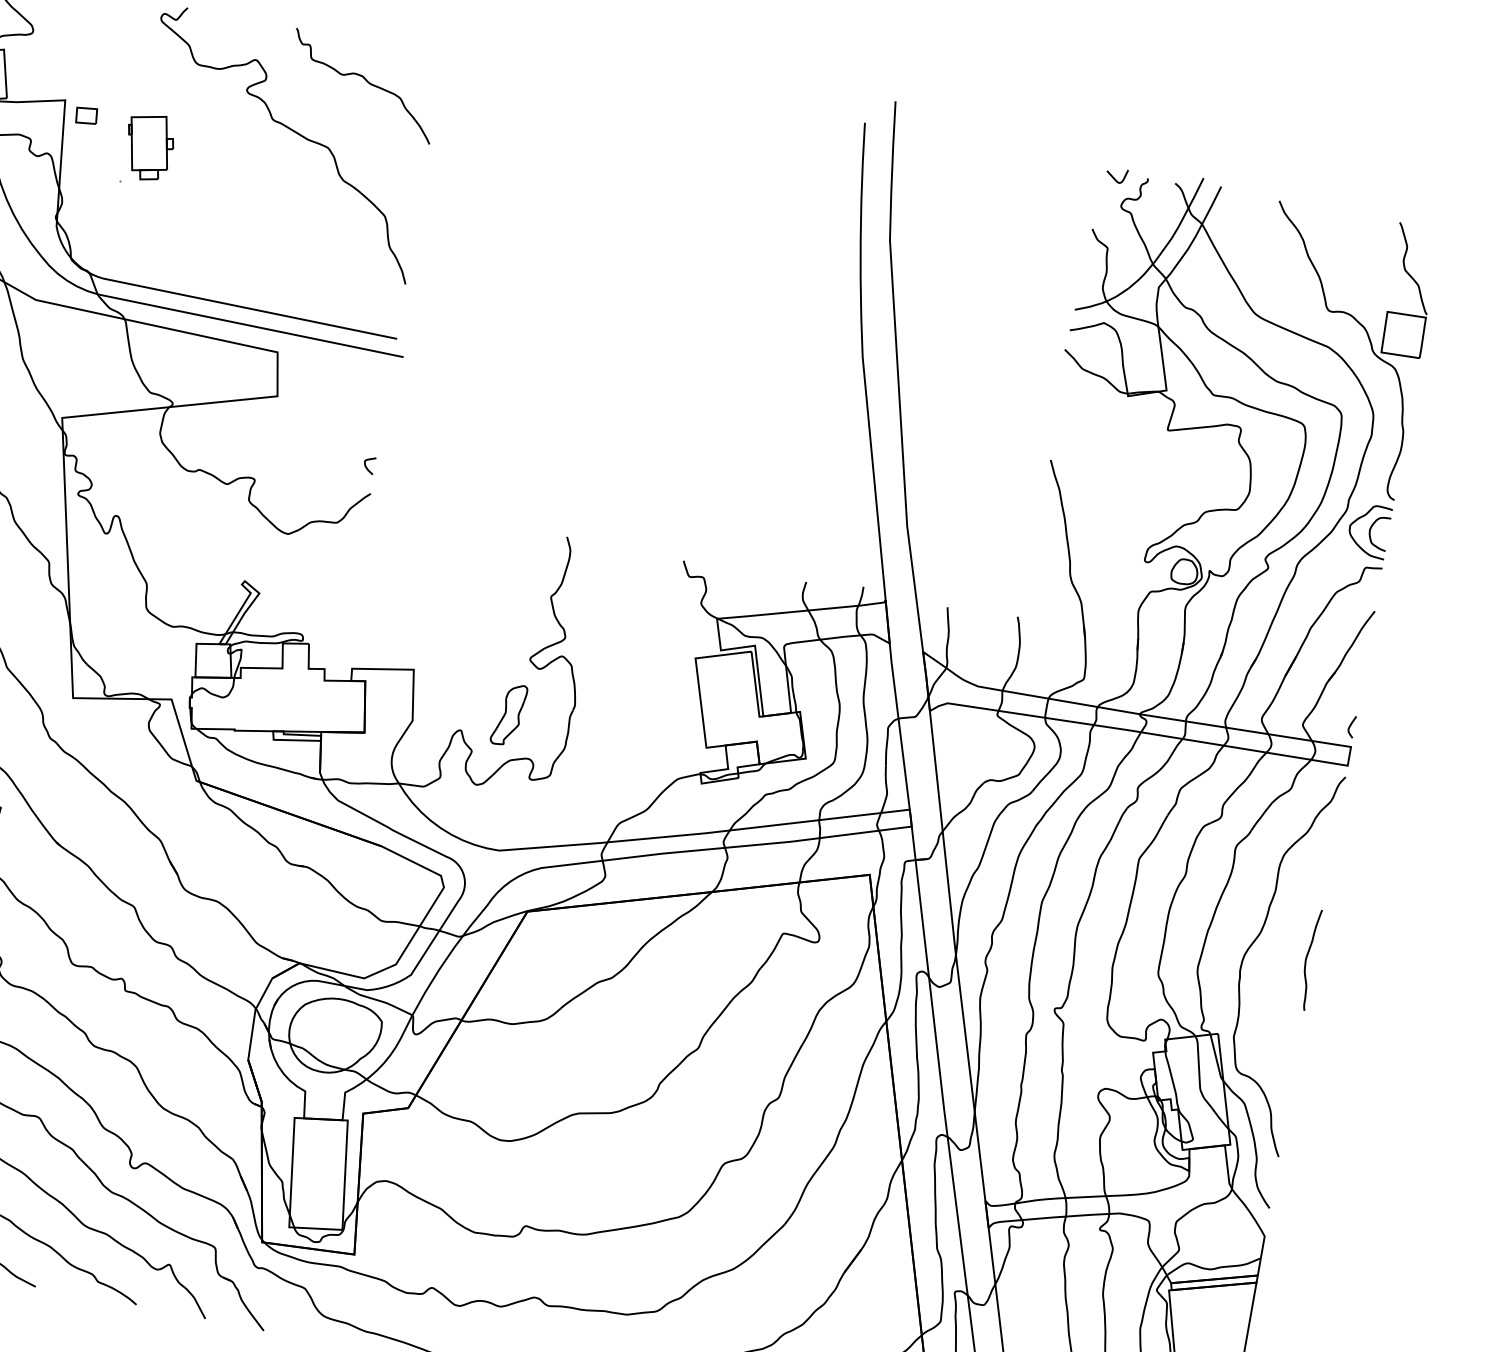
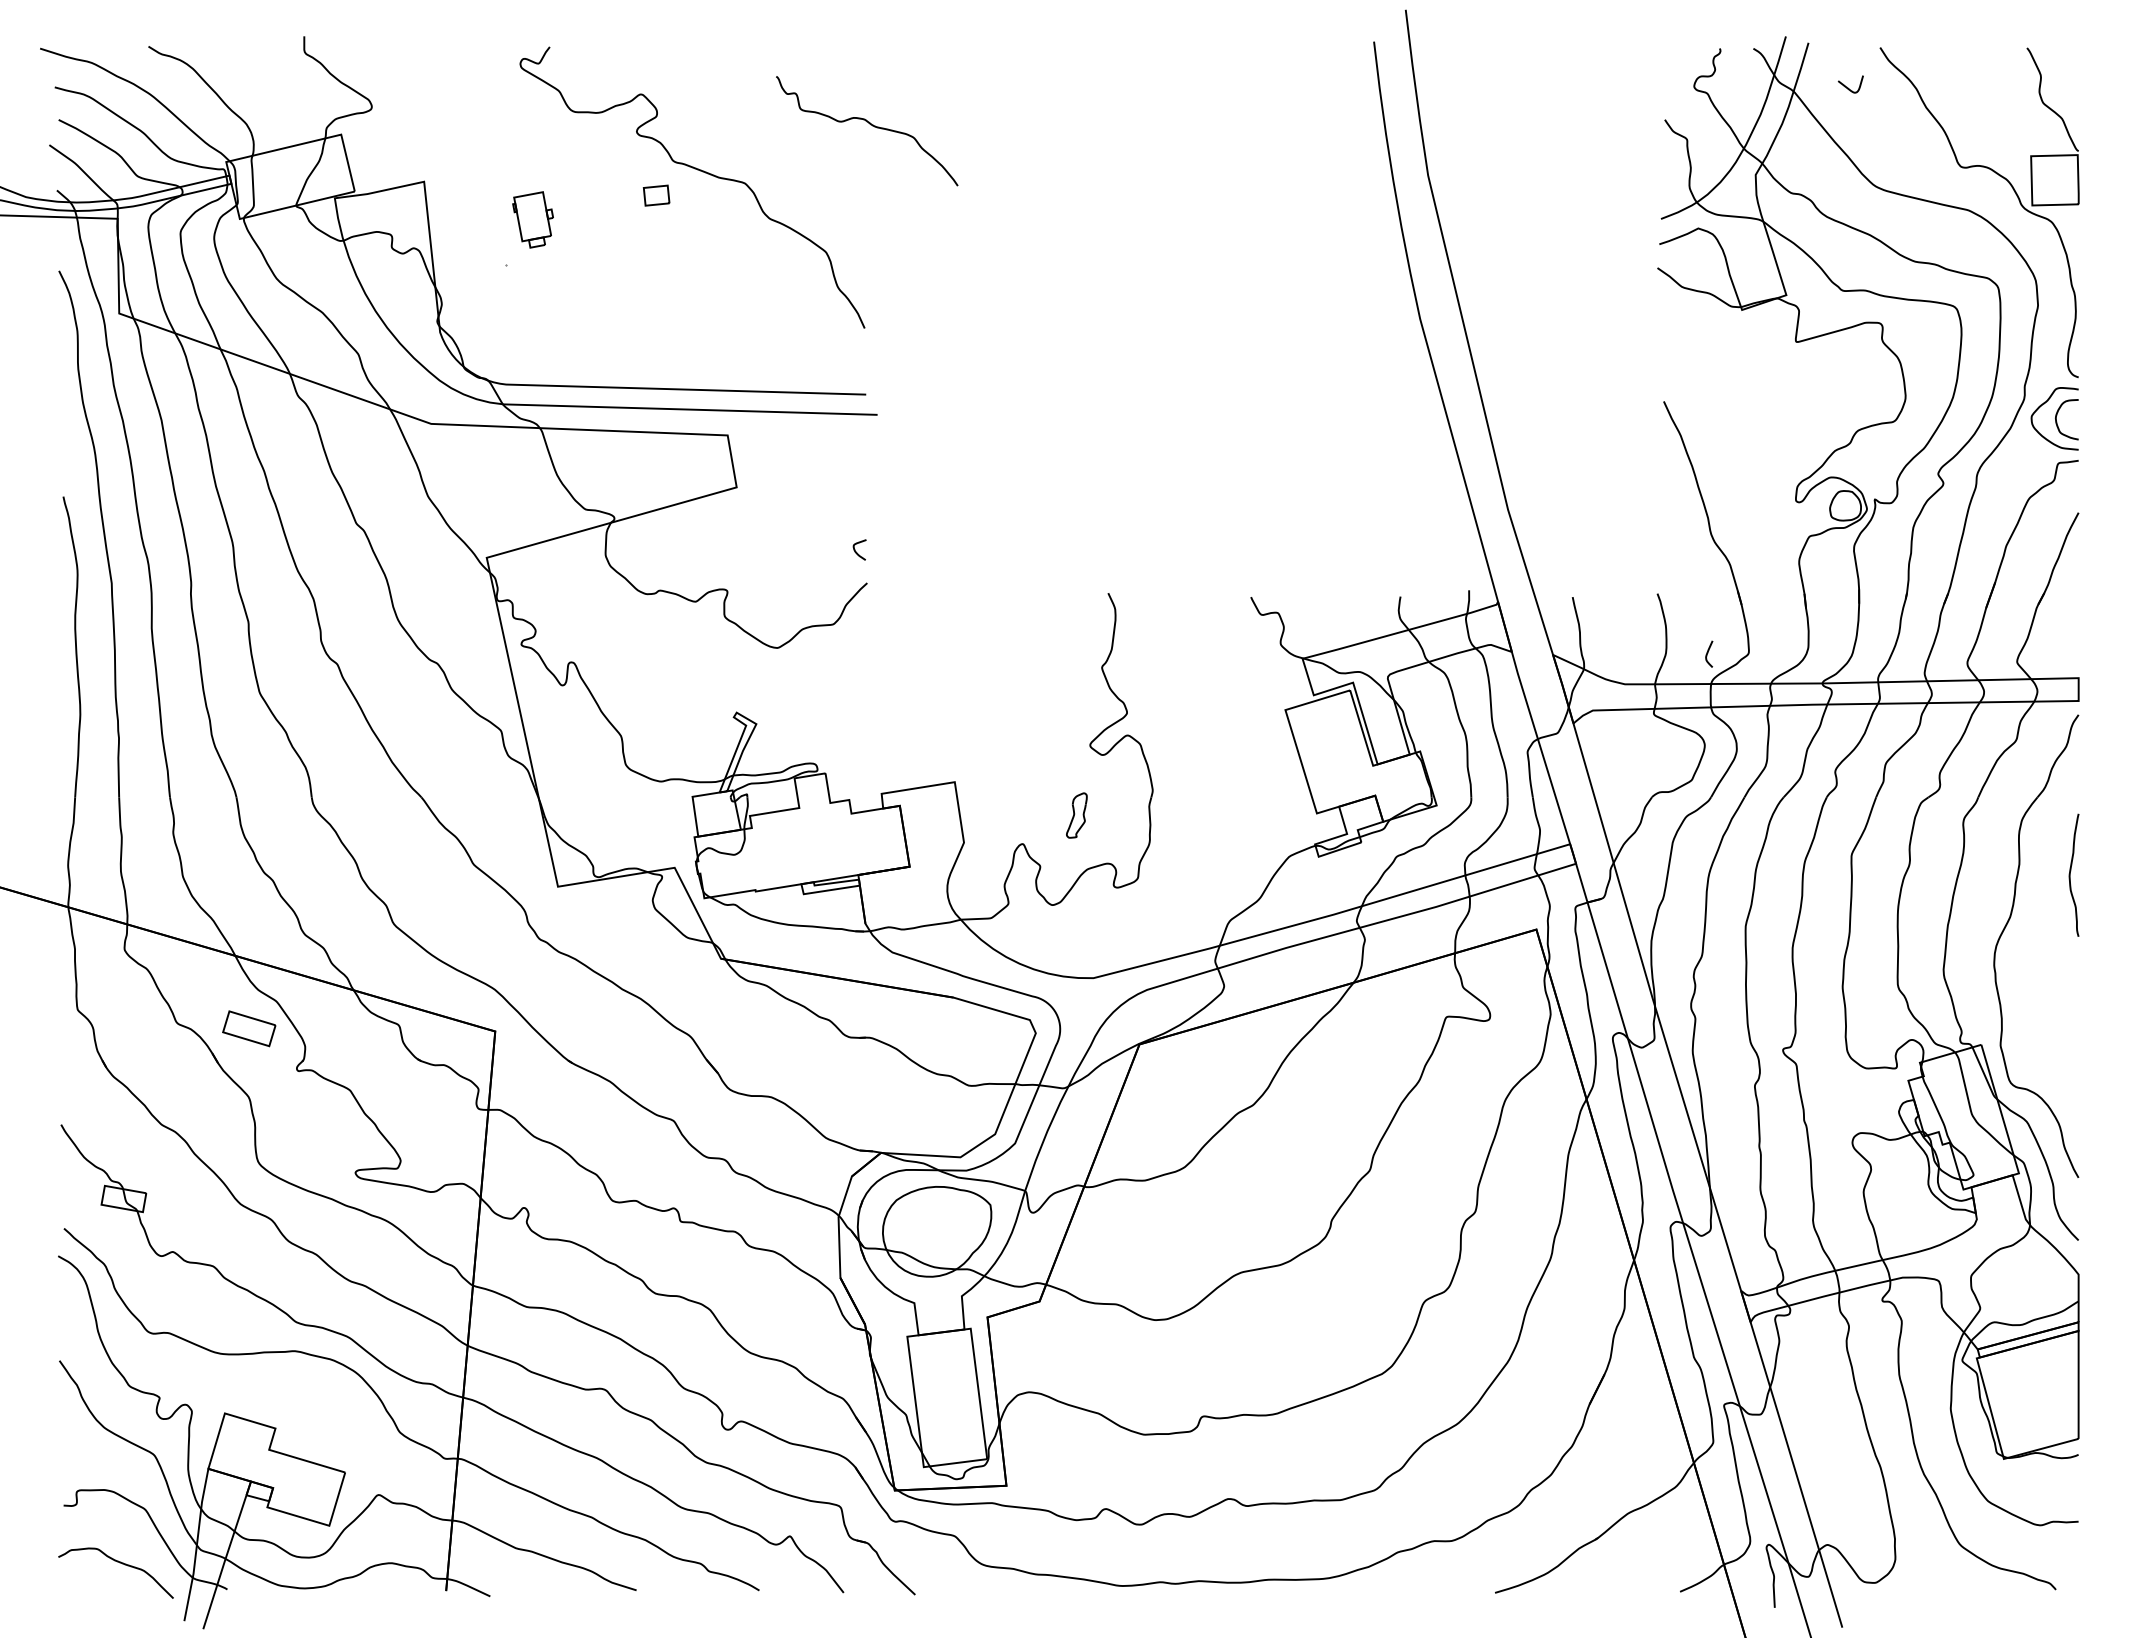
curve: (366, 82) -> (870, 125), moved
part: (86, 115) -> (656, 195), moved
part: (148, 146) -> (532, 219), size x0.7
curve: (1114, 177) -> (1848, 87), moved
part: (508, 714) -> (1076, 815), size x0.6
curve: (1351, 726) -> (1708, 653), moved
curve: (1306, 958) -> (2070, 874), moved

